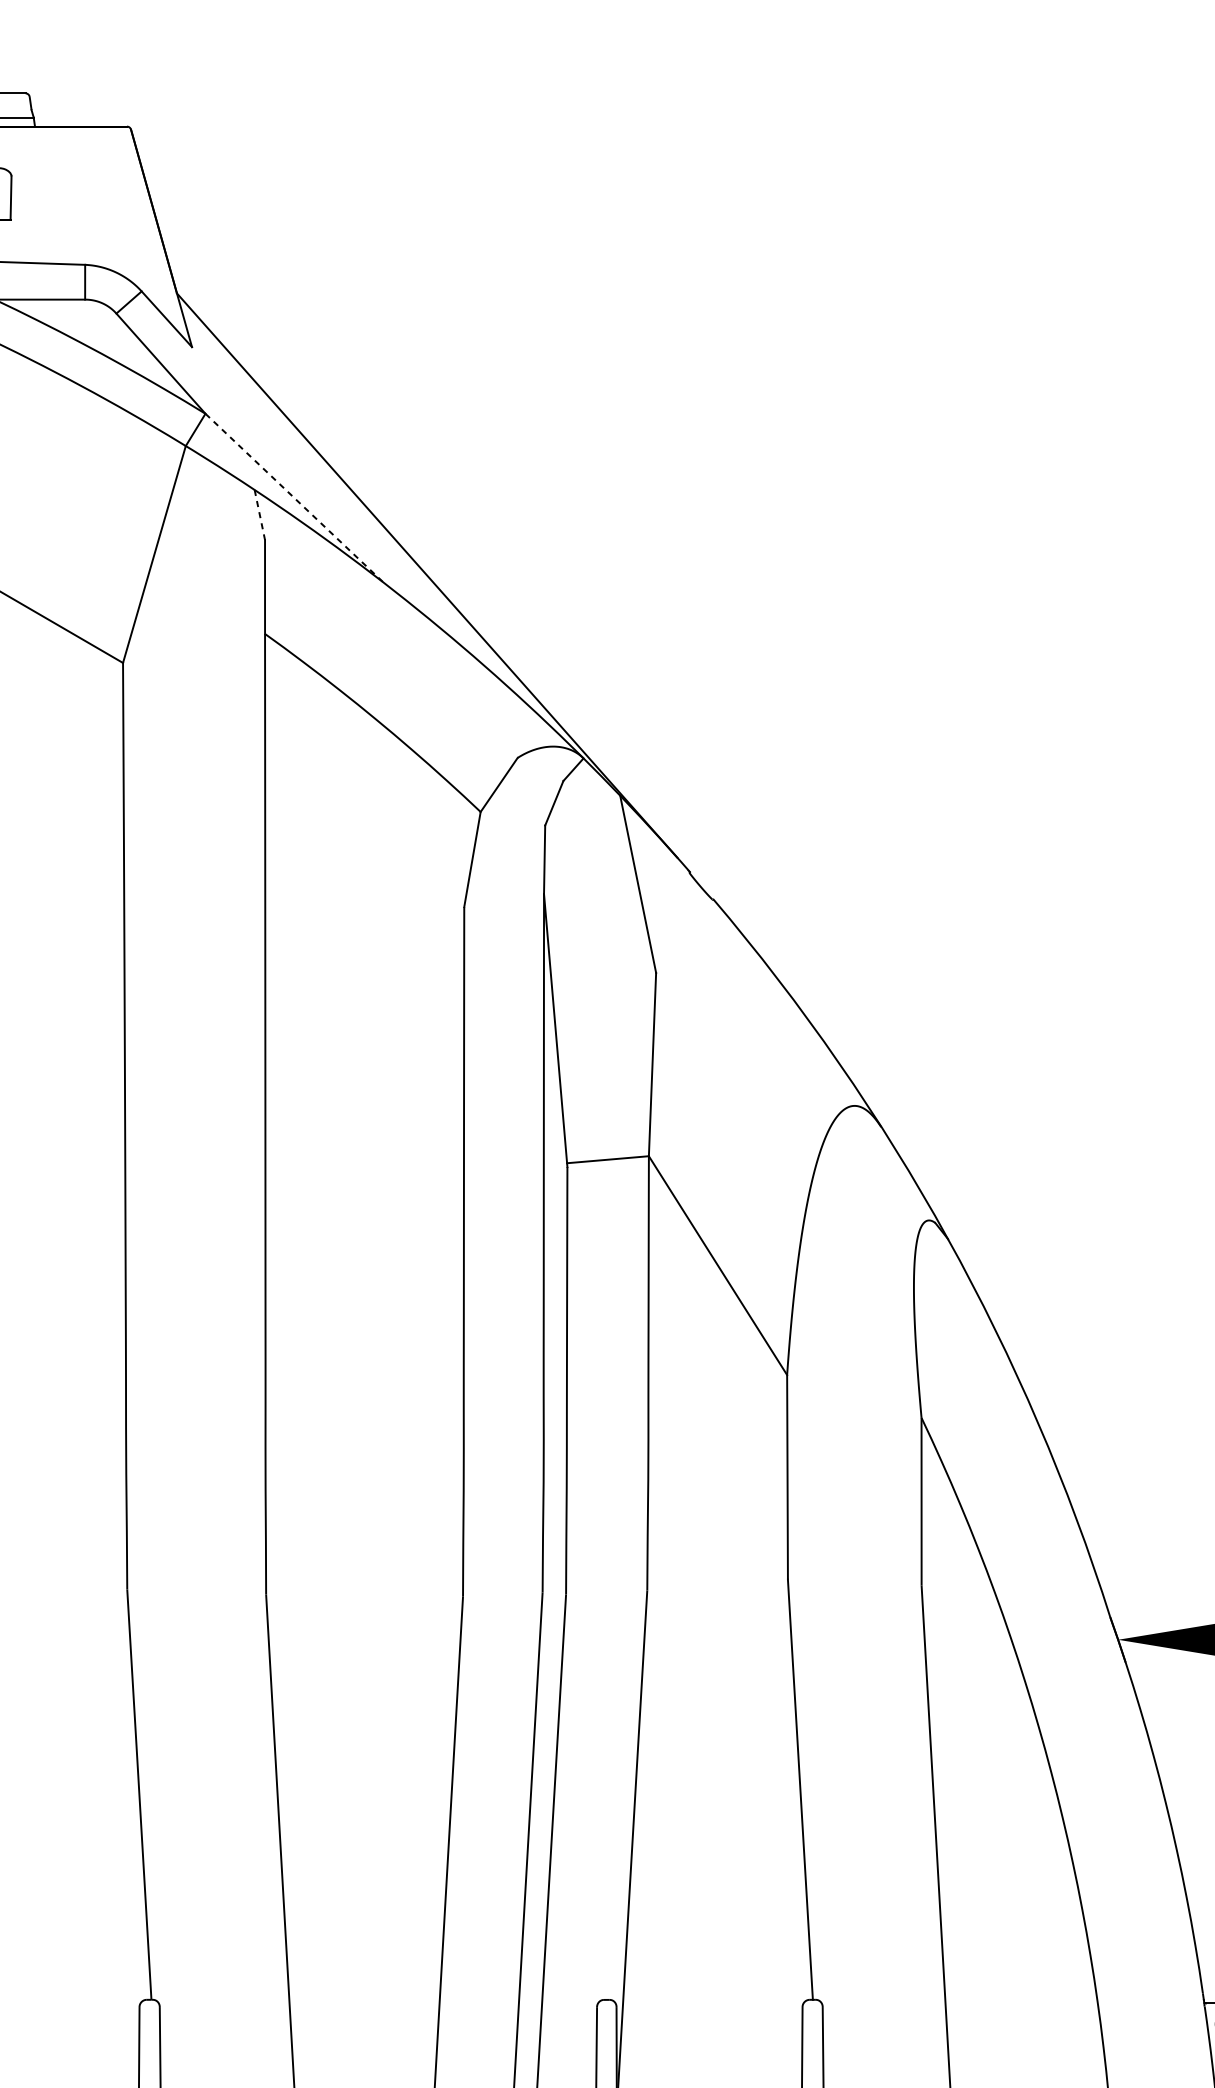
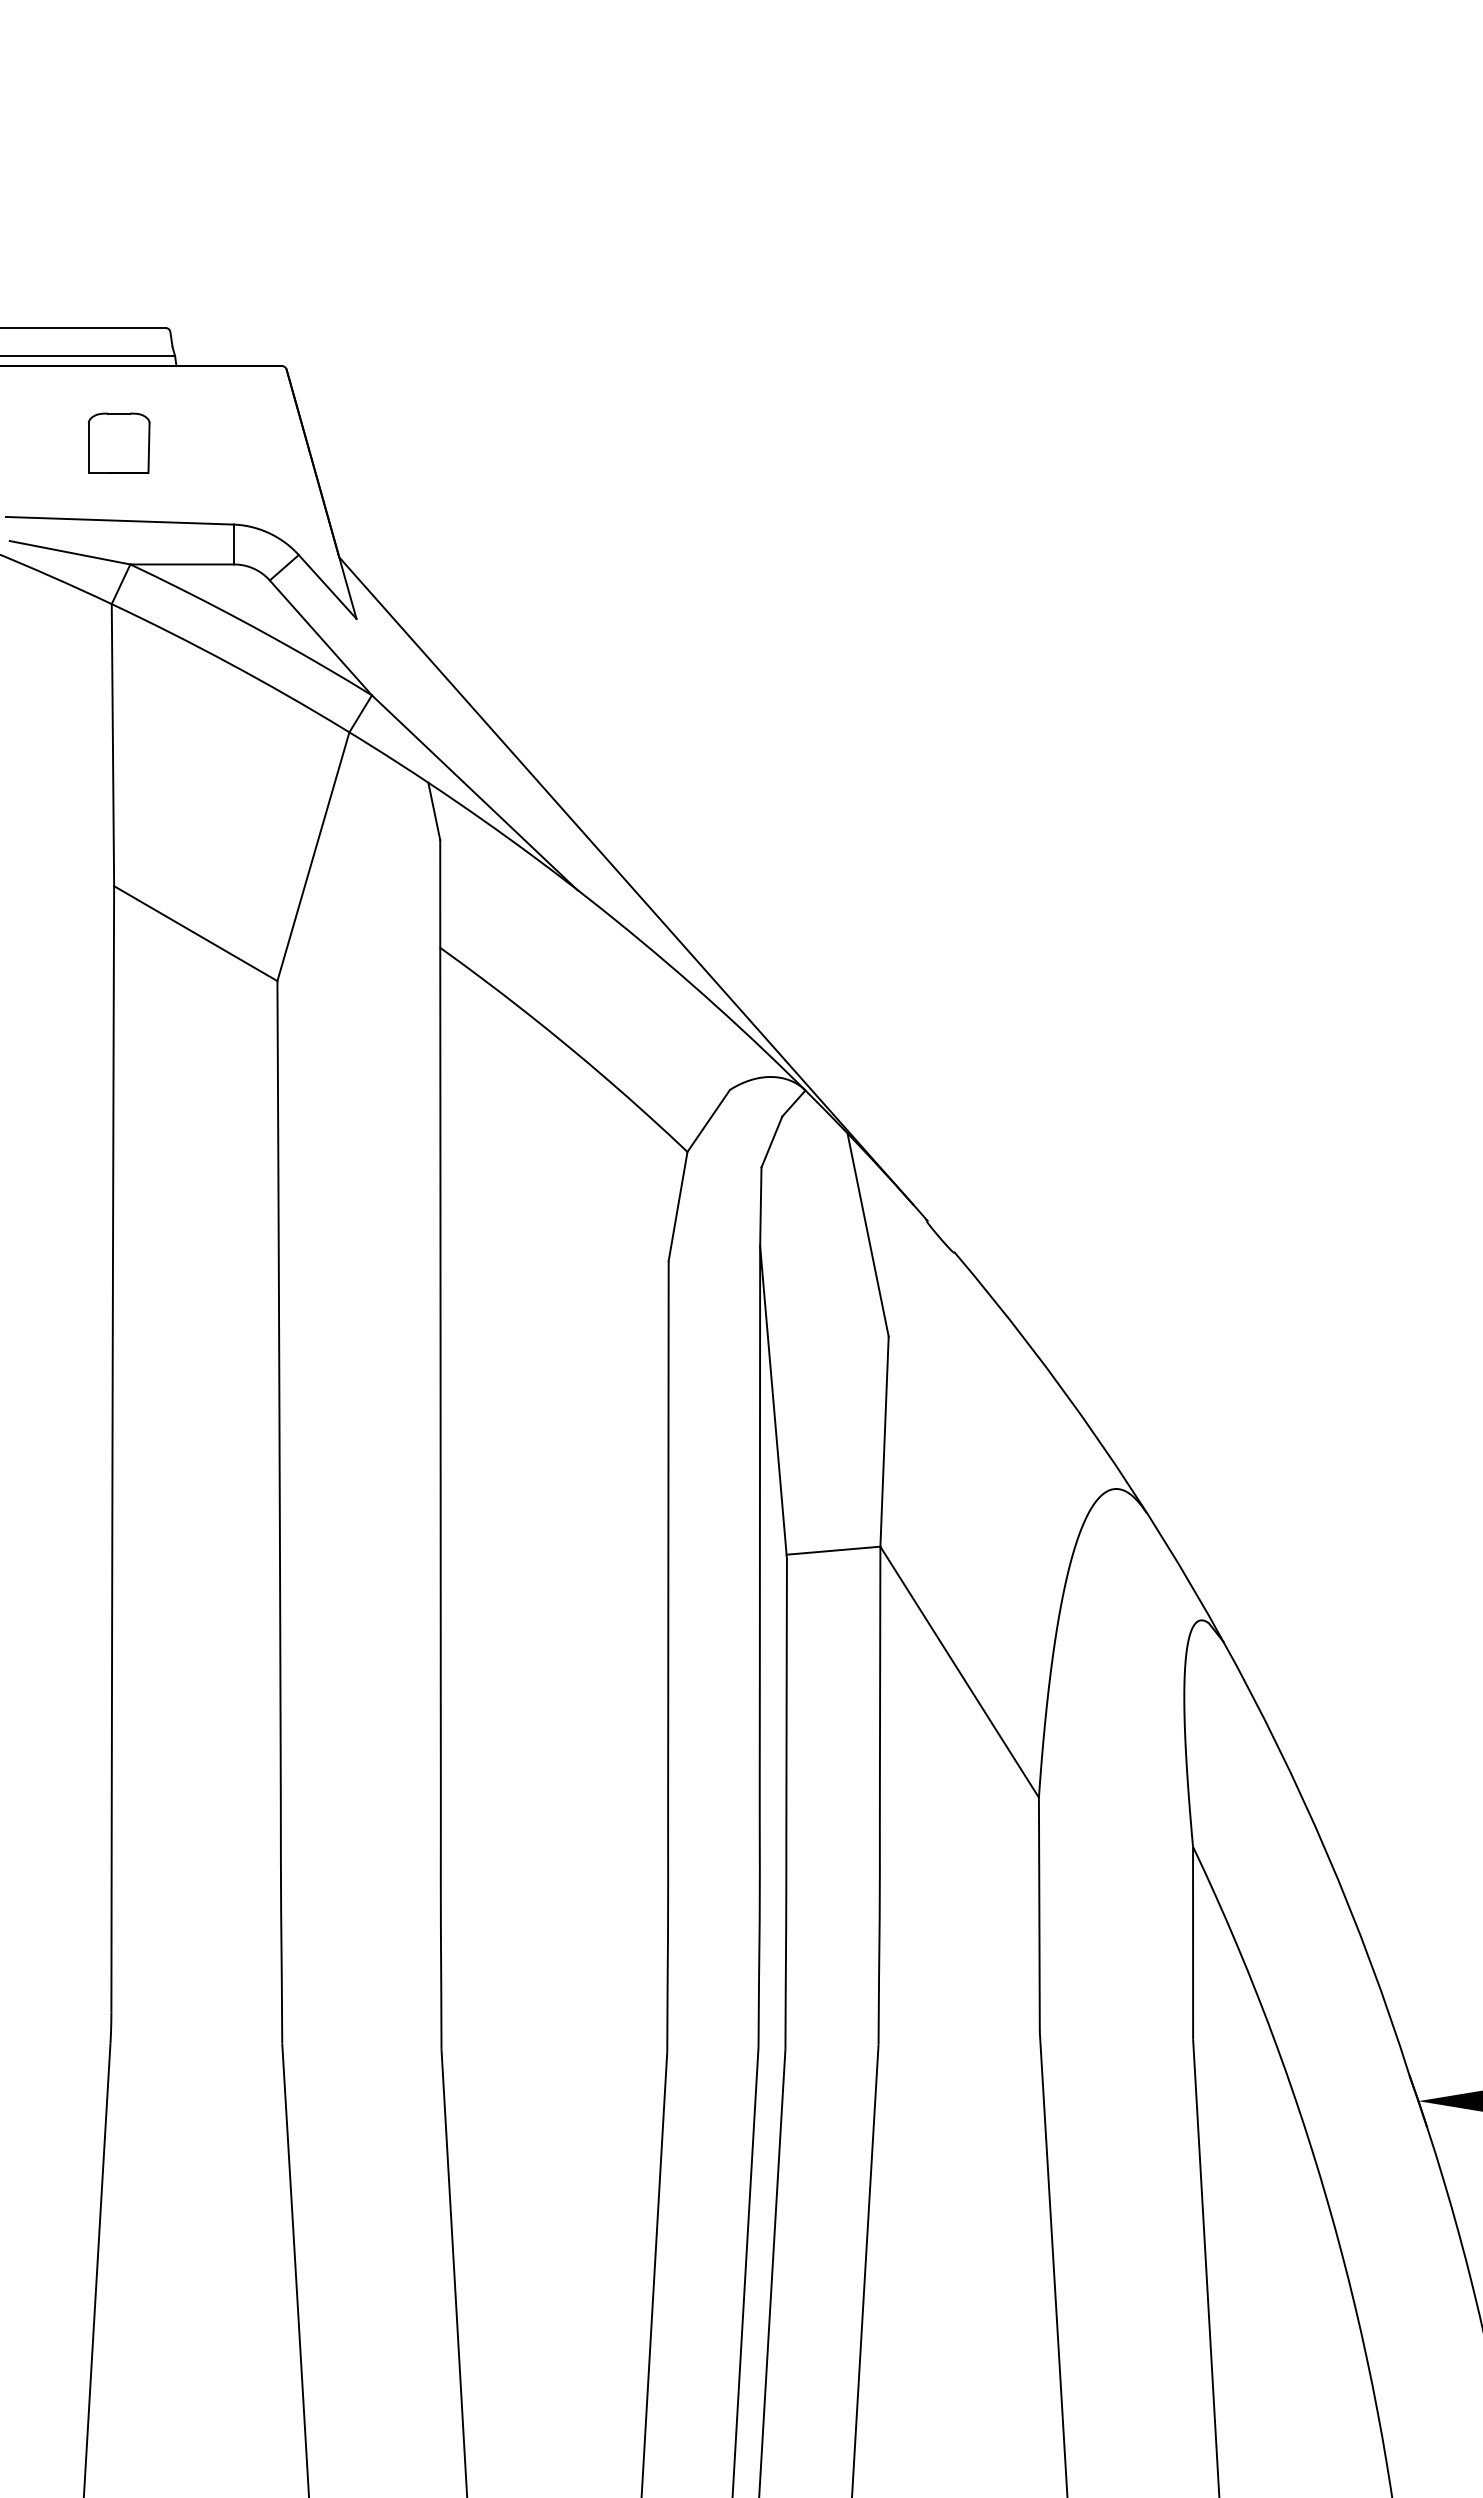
line: (294, 498) -> (474, 792), dashed -> solid
line: (260, 515) -> (434, 811), dashed -> solid

